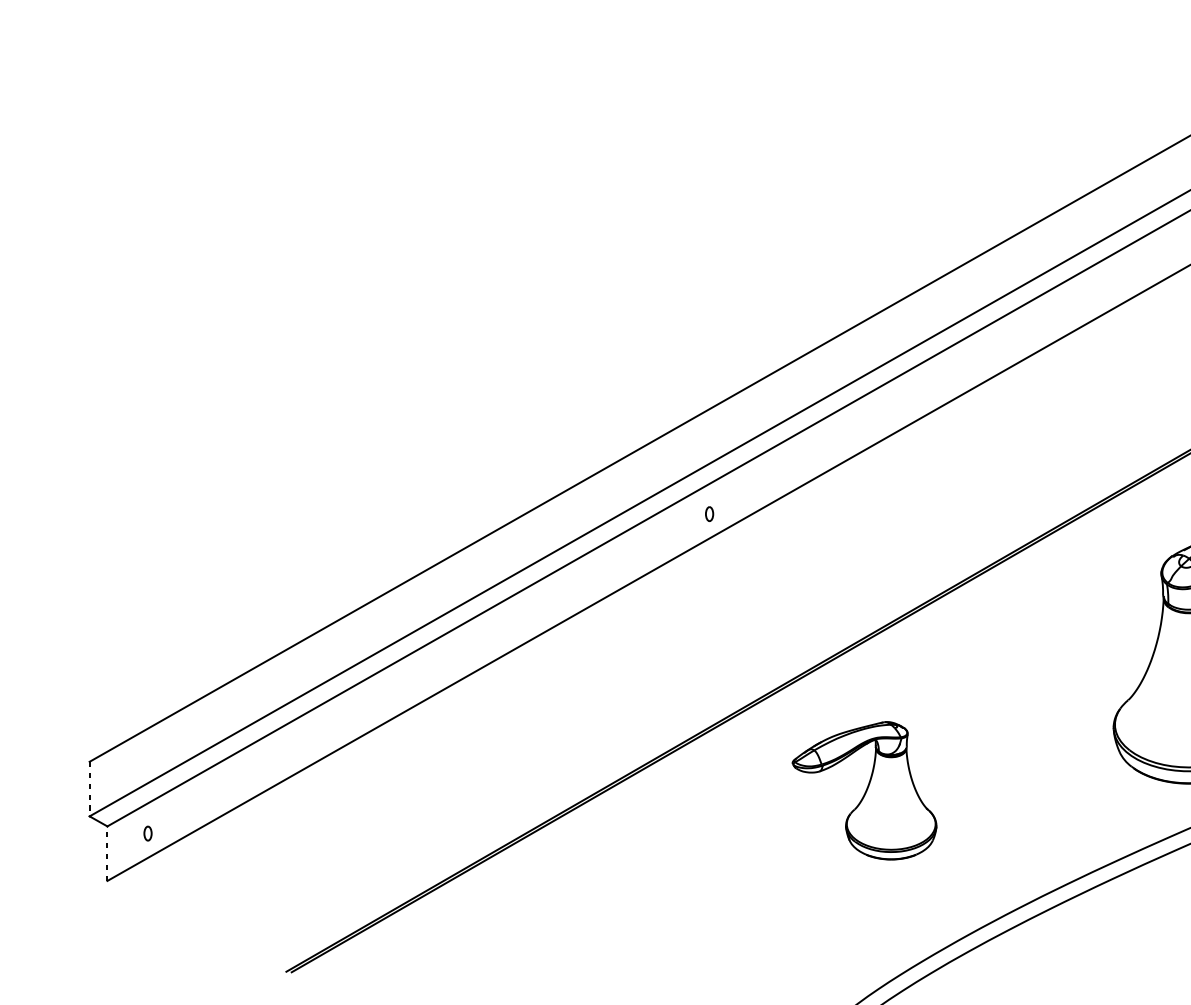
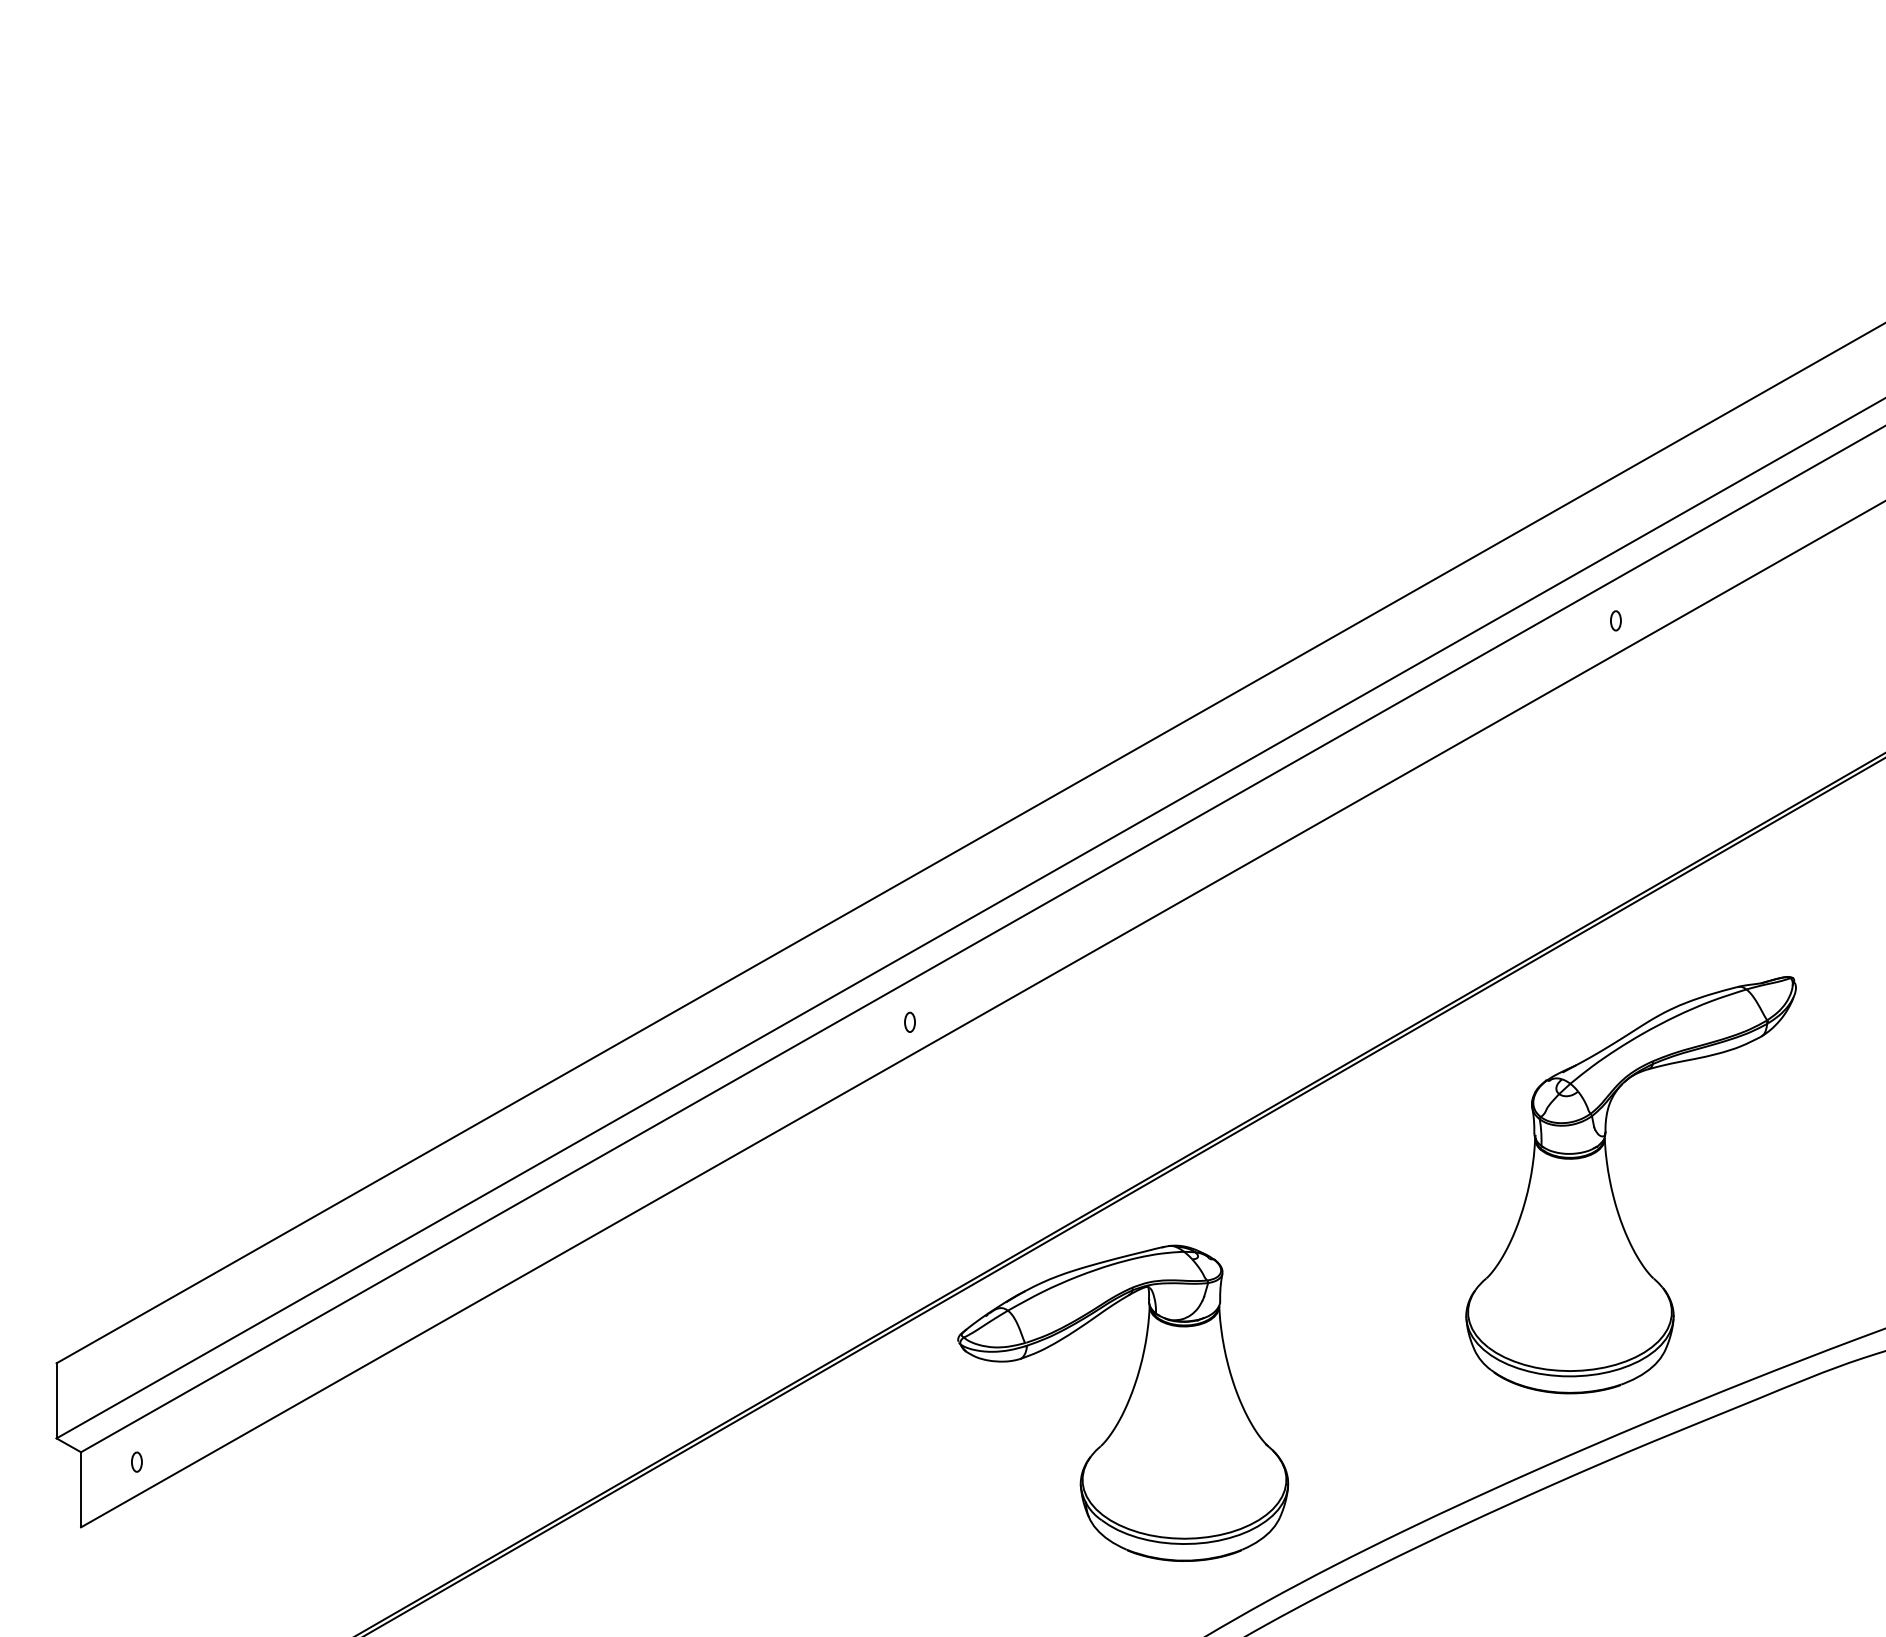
line: (89, 788) -> (56, 1400), dashed -> solid
part: (864, 790) -> (1123, 1402), size x1.67
line: (107, 853) -> (81, 1489), dashed -> solid

